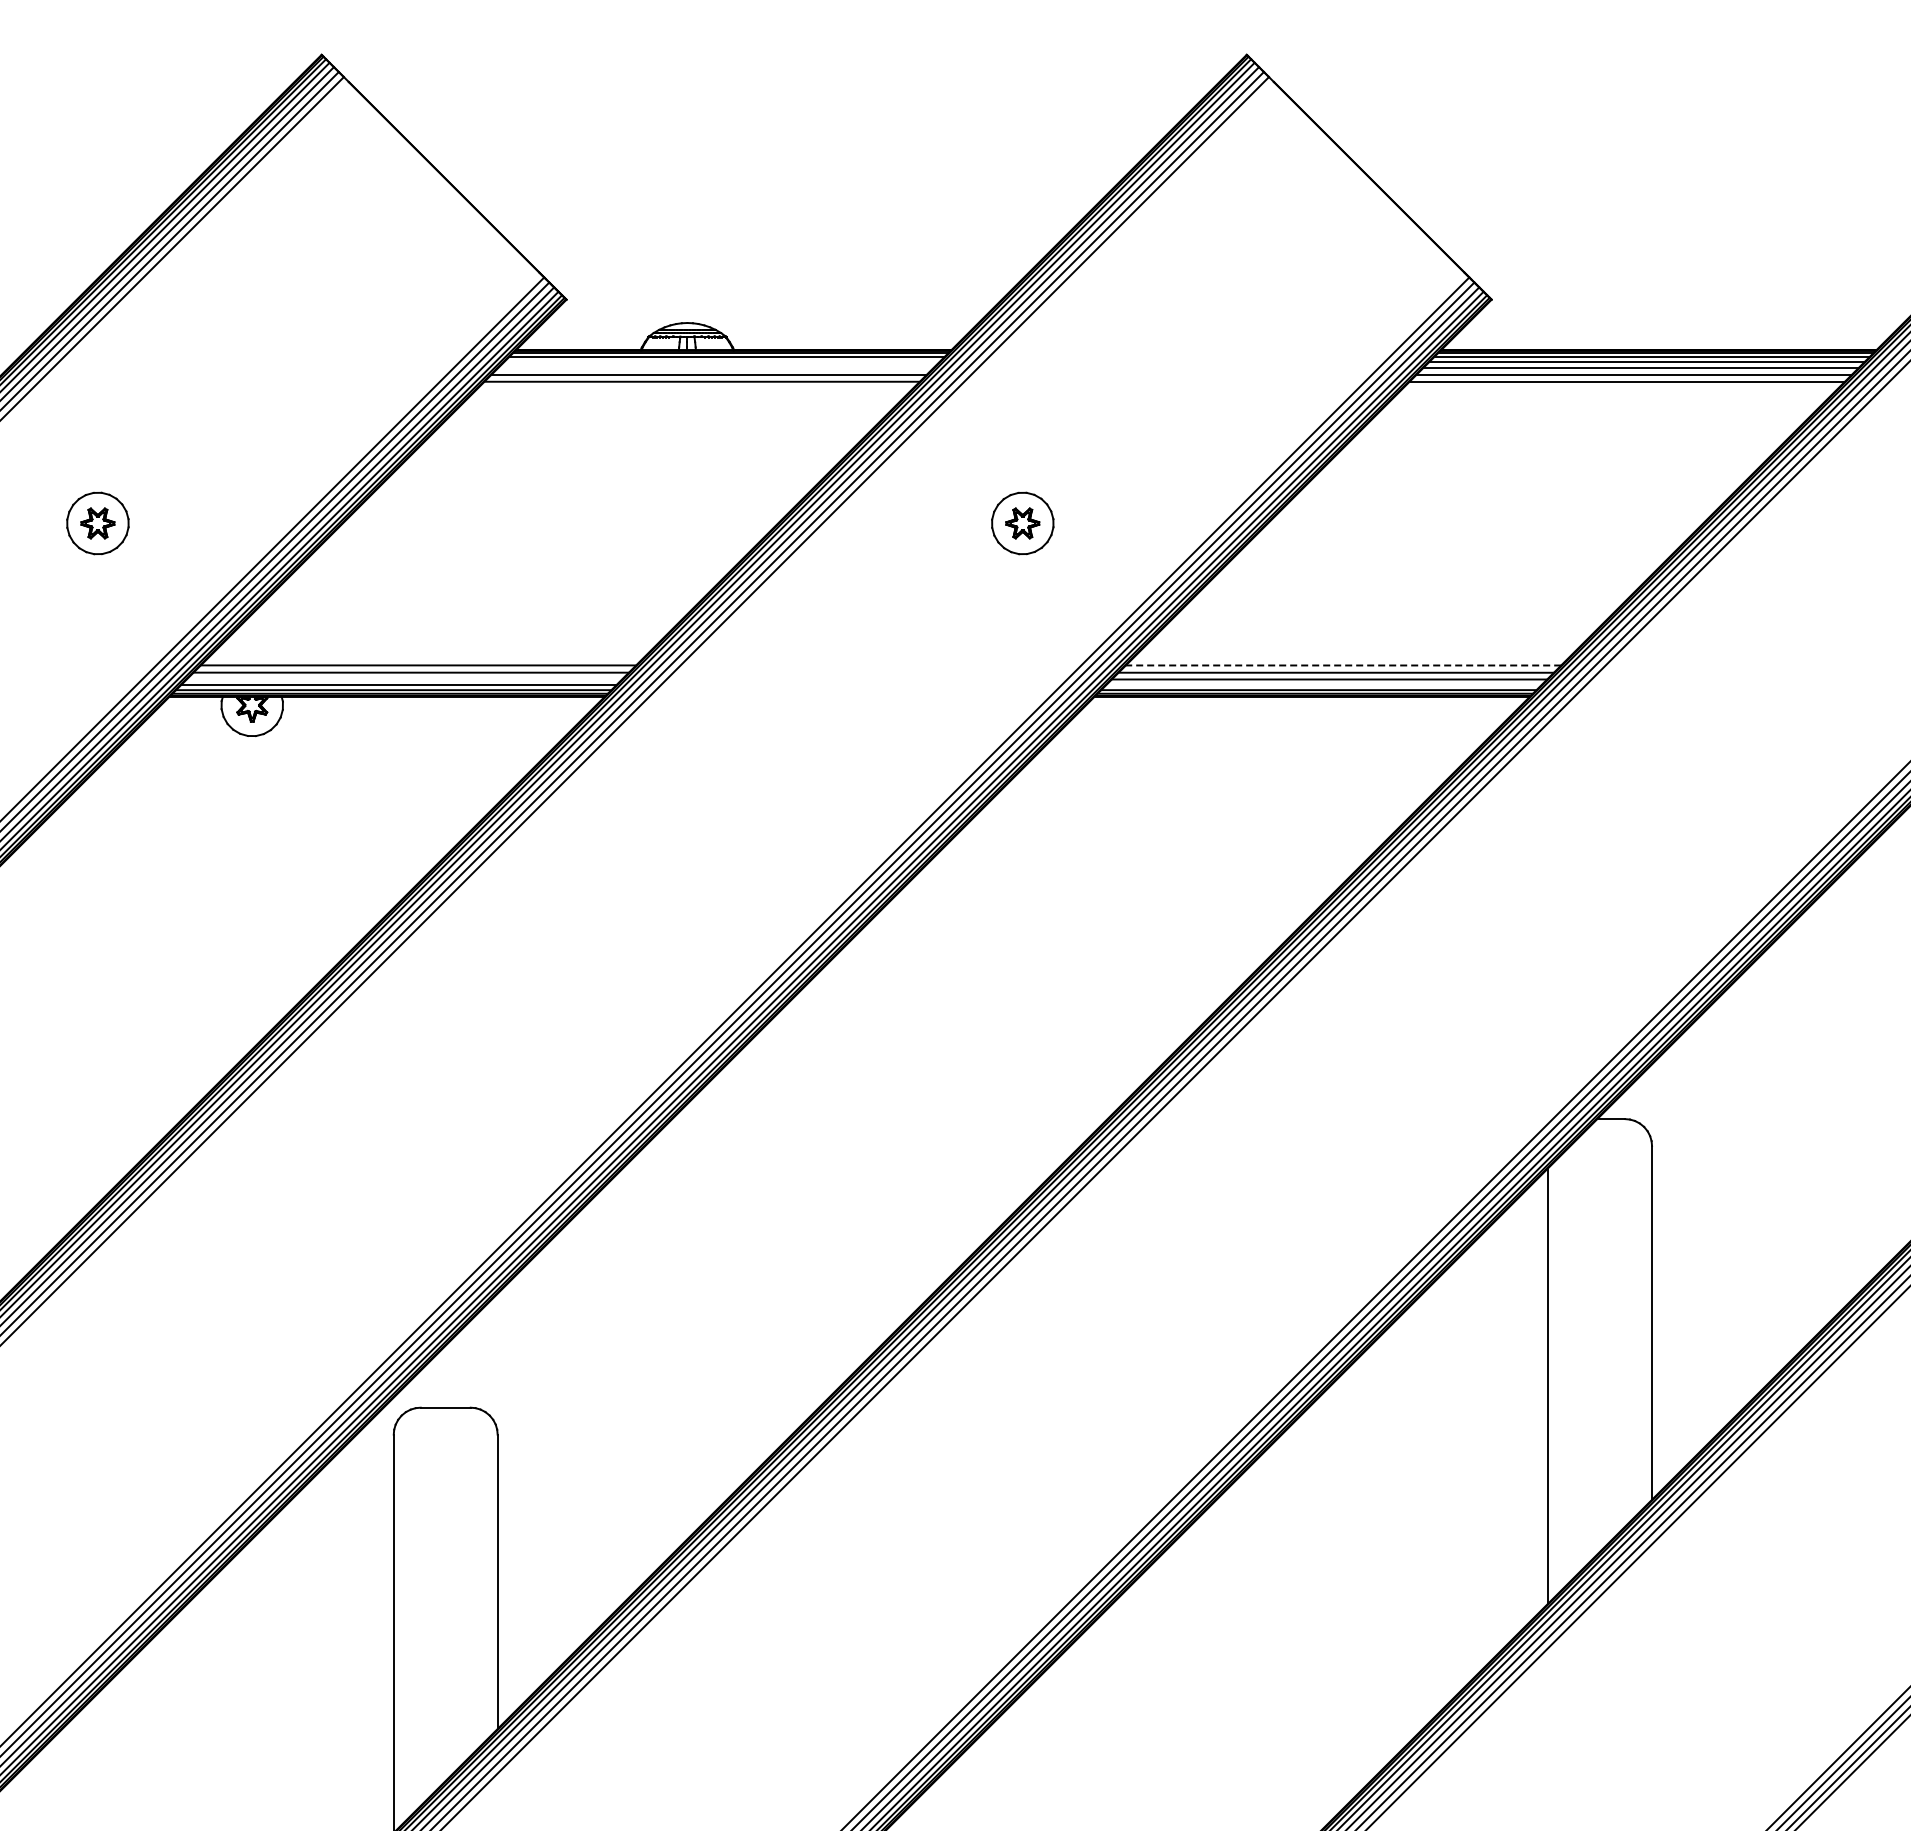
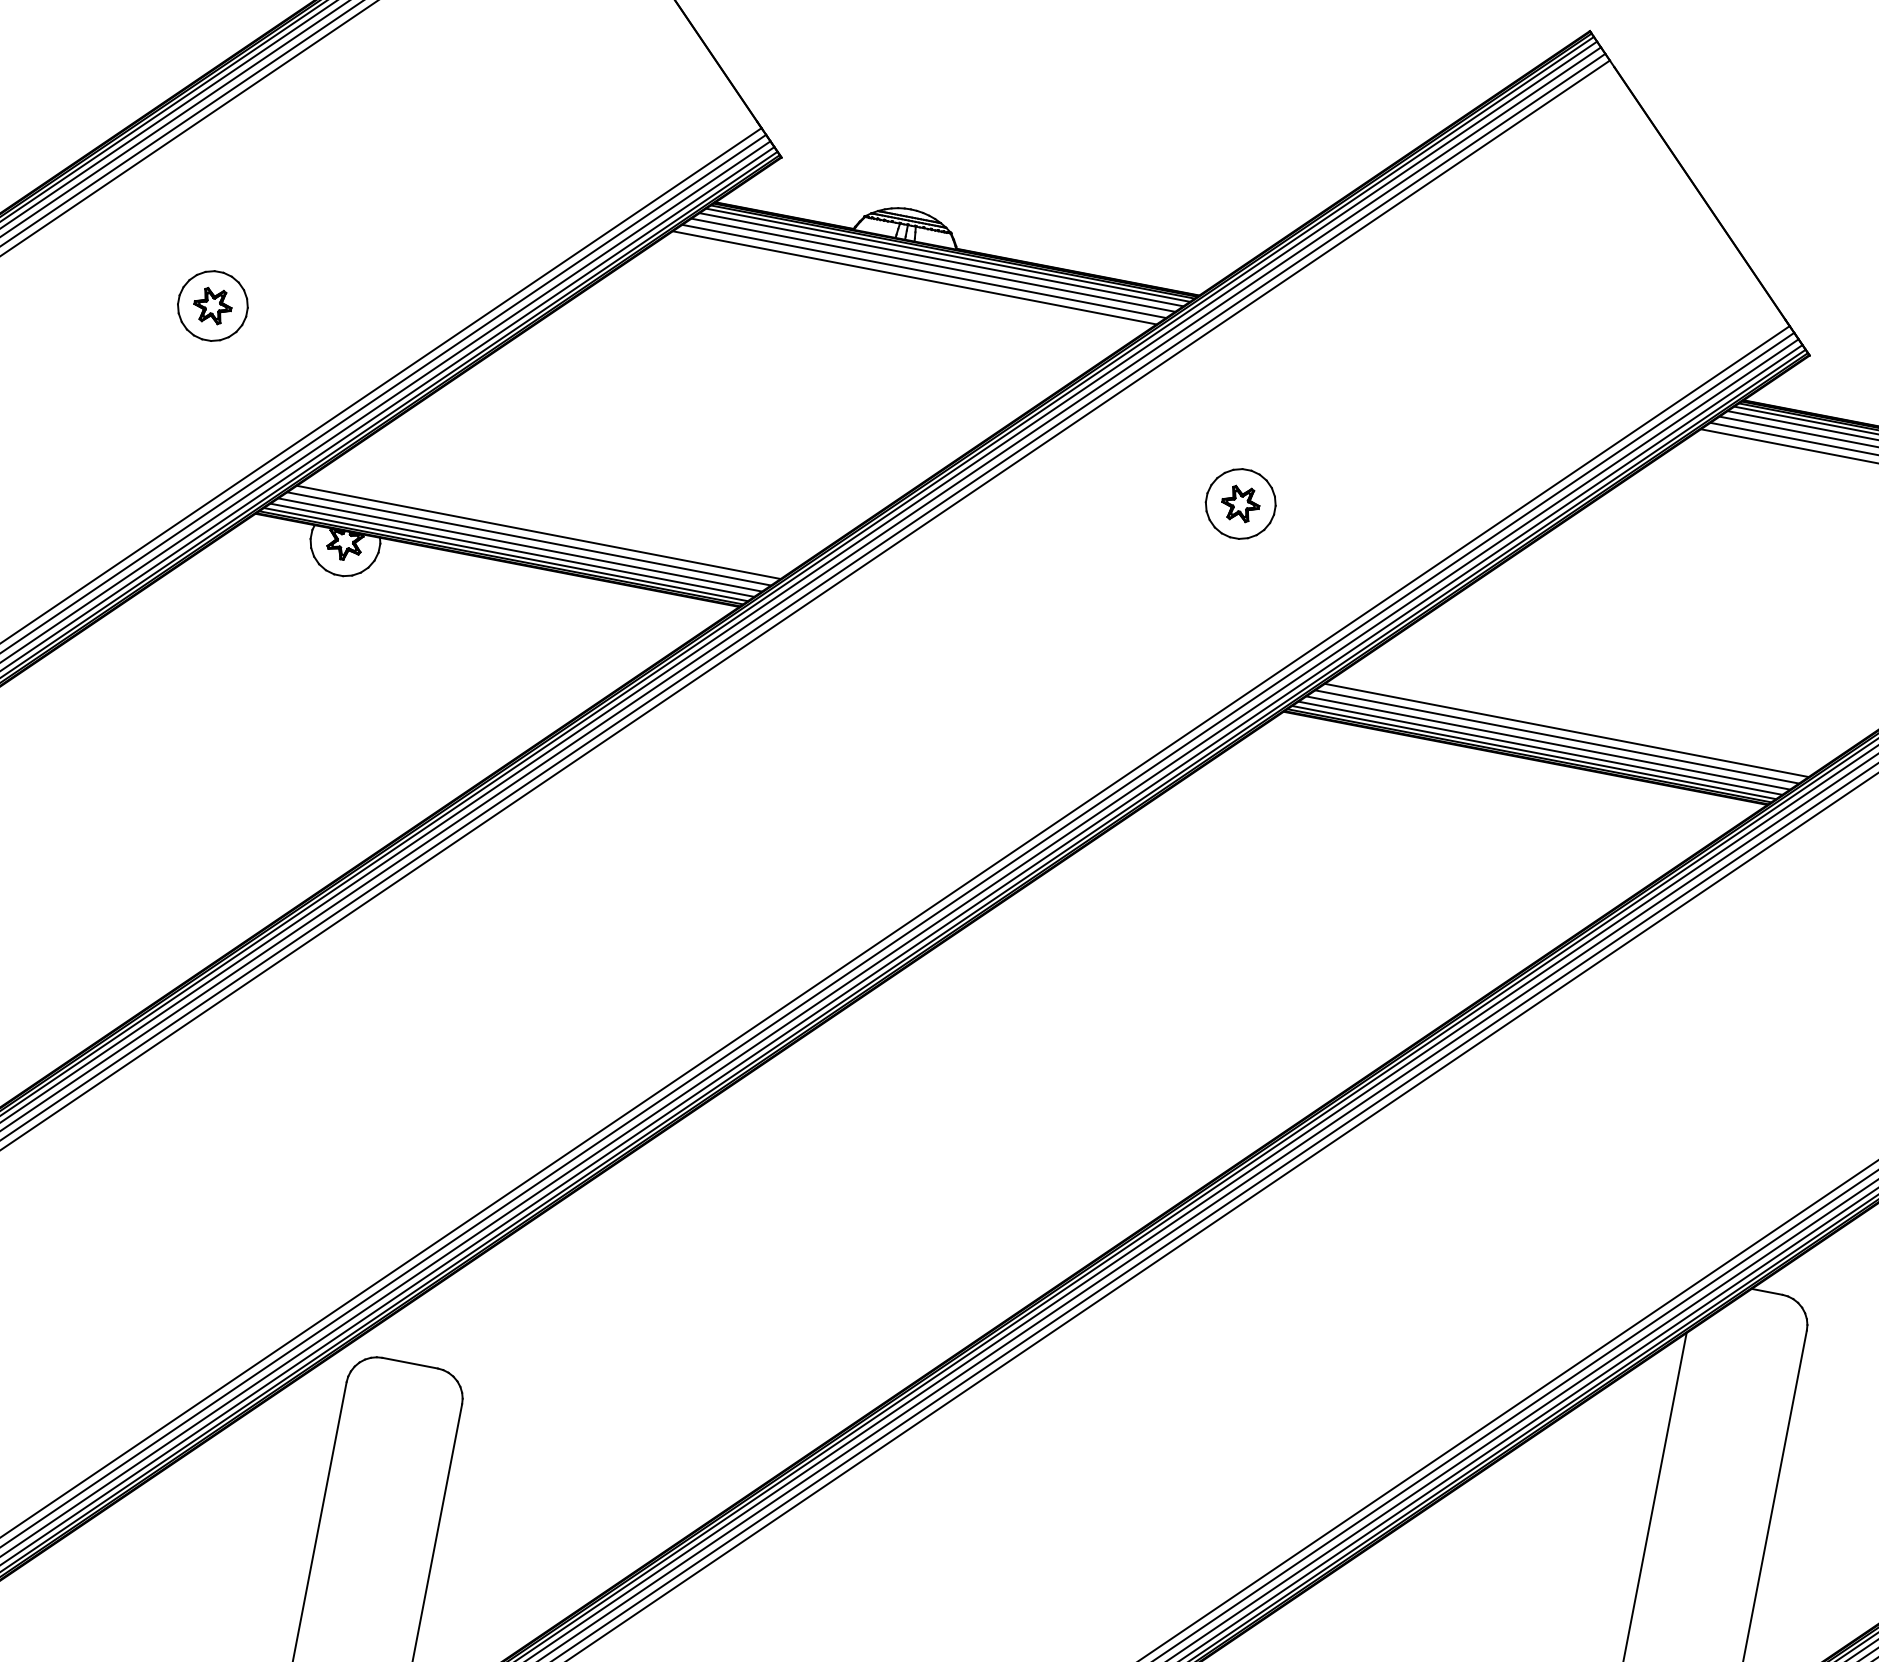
line: (722, 361) -> (941, 259), added
line: (715, 367) -> (932, 264), added
line: (1343, 665) -> (1566, 730), dashed -> solid
line: (404, 679) -> (520, 545), added
line: (1323, 685) -> (1540, 748), added

